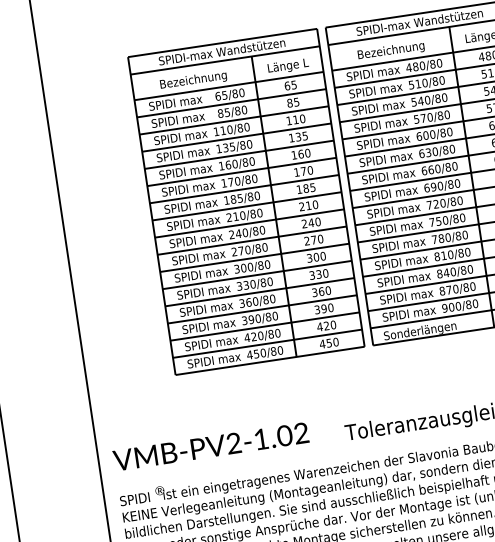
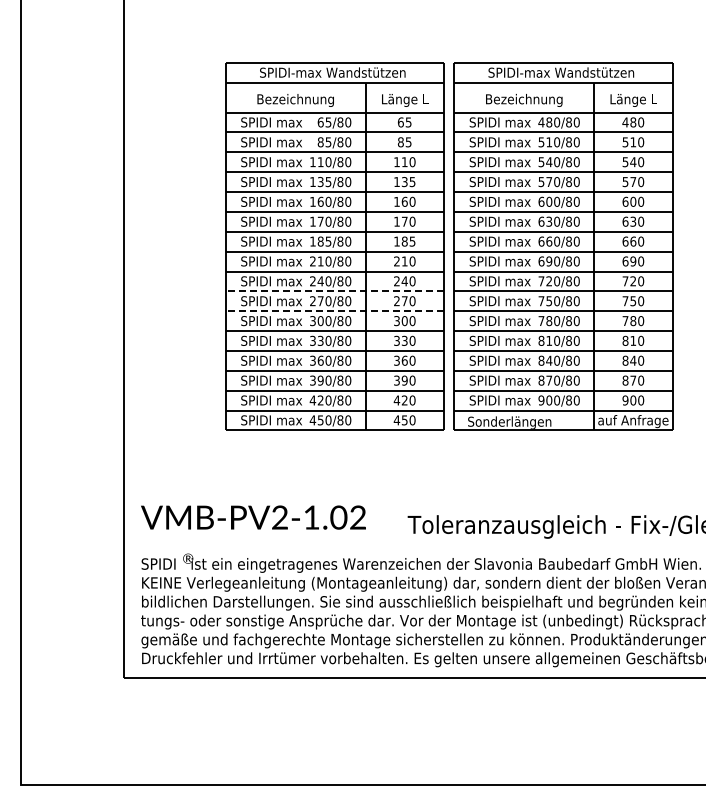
line: (251, 240) -> (334, 291), solid -> dashed
line: (254, 258) -> (334, 311), solid -> dashed

